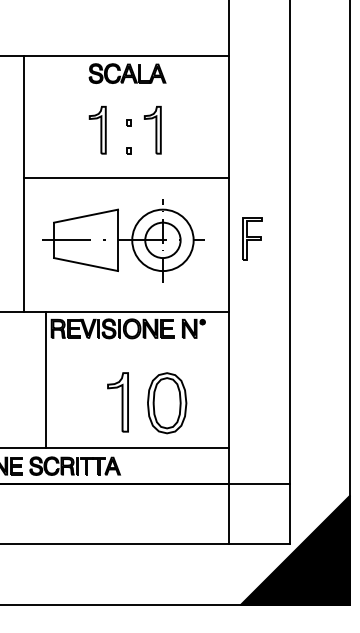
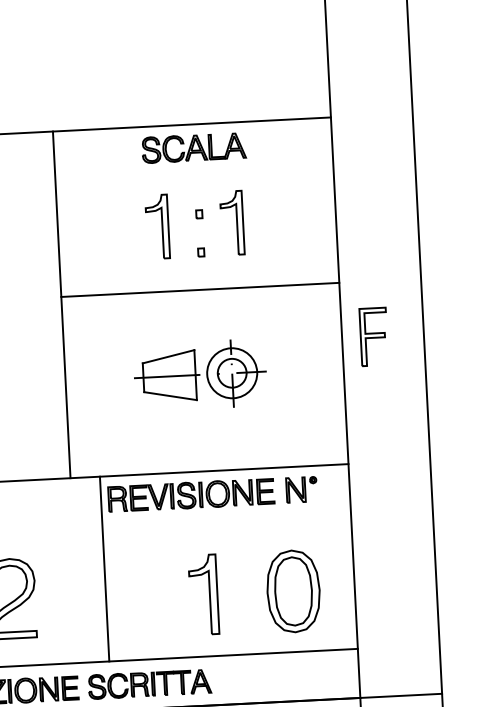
part: (252, 238) -> (373, 336), moved
part: (123, 240) -> (200, 374), size x0.6
part: (167, 403) -> (294, 591), moved

